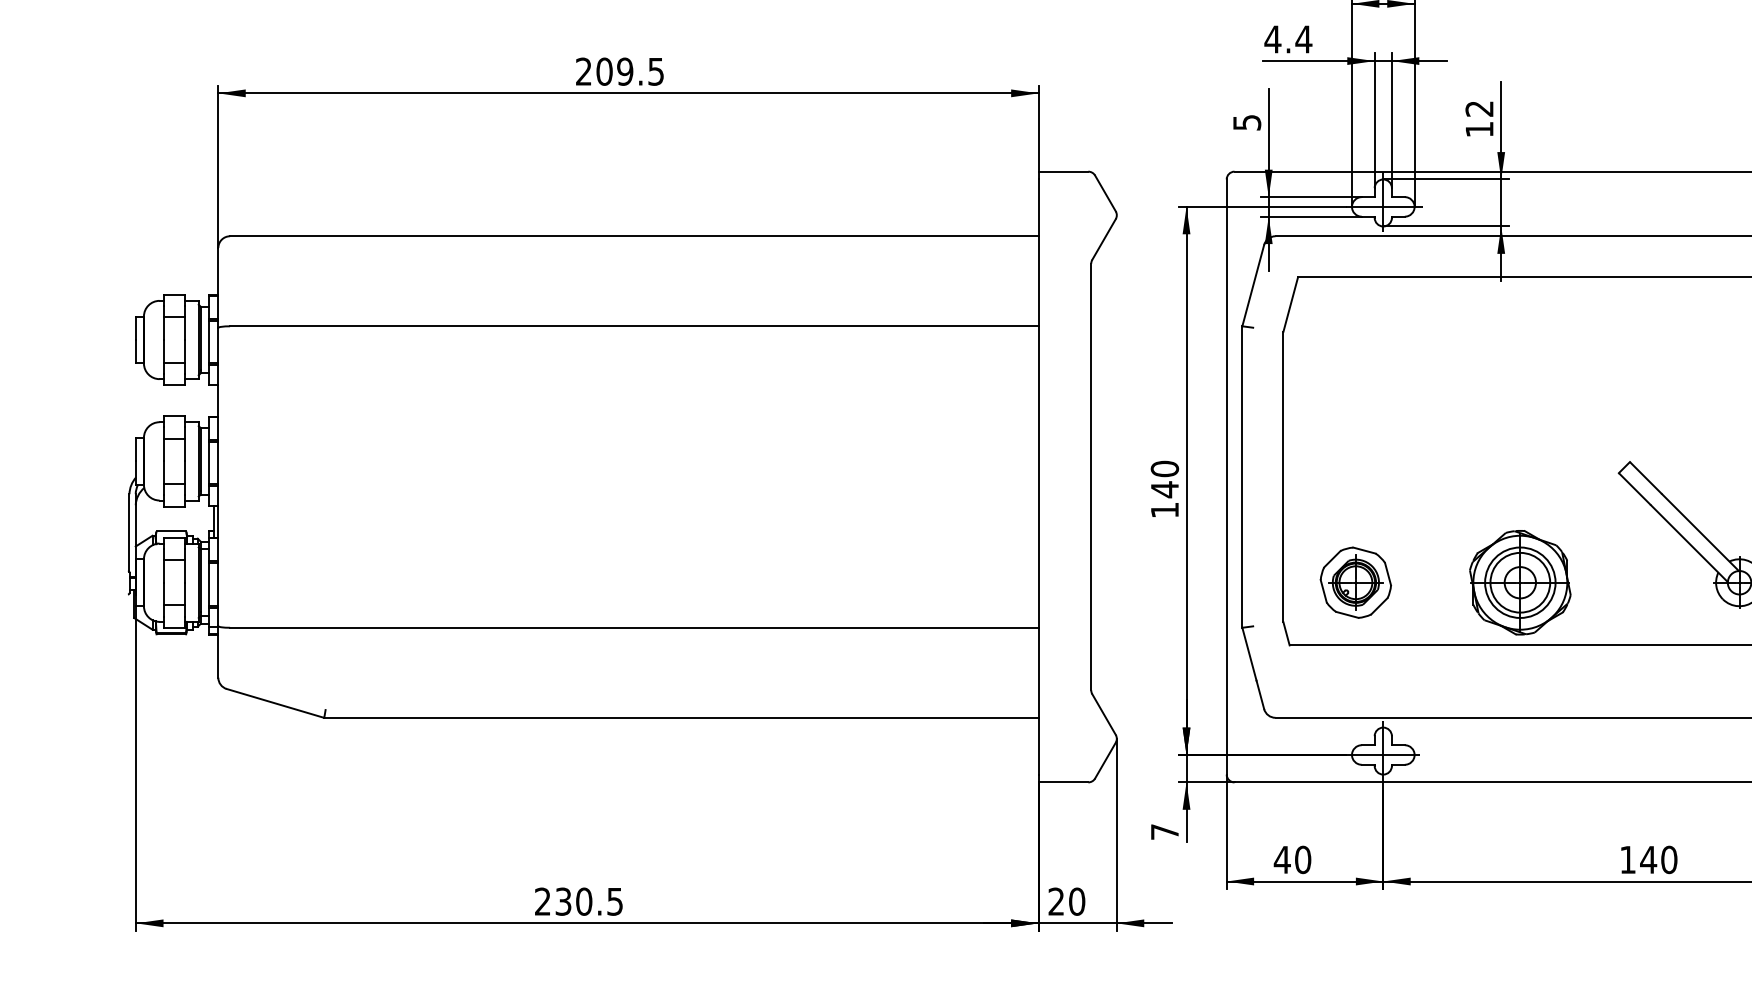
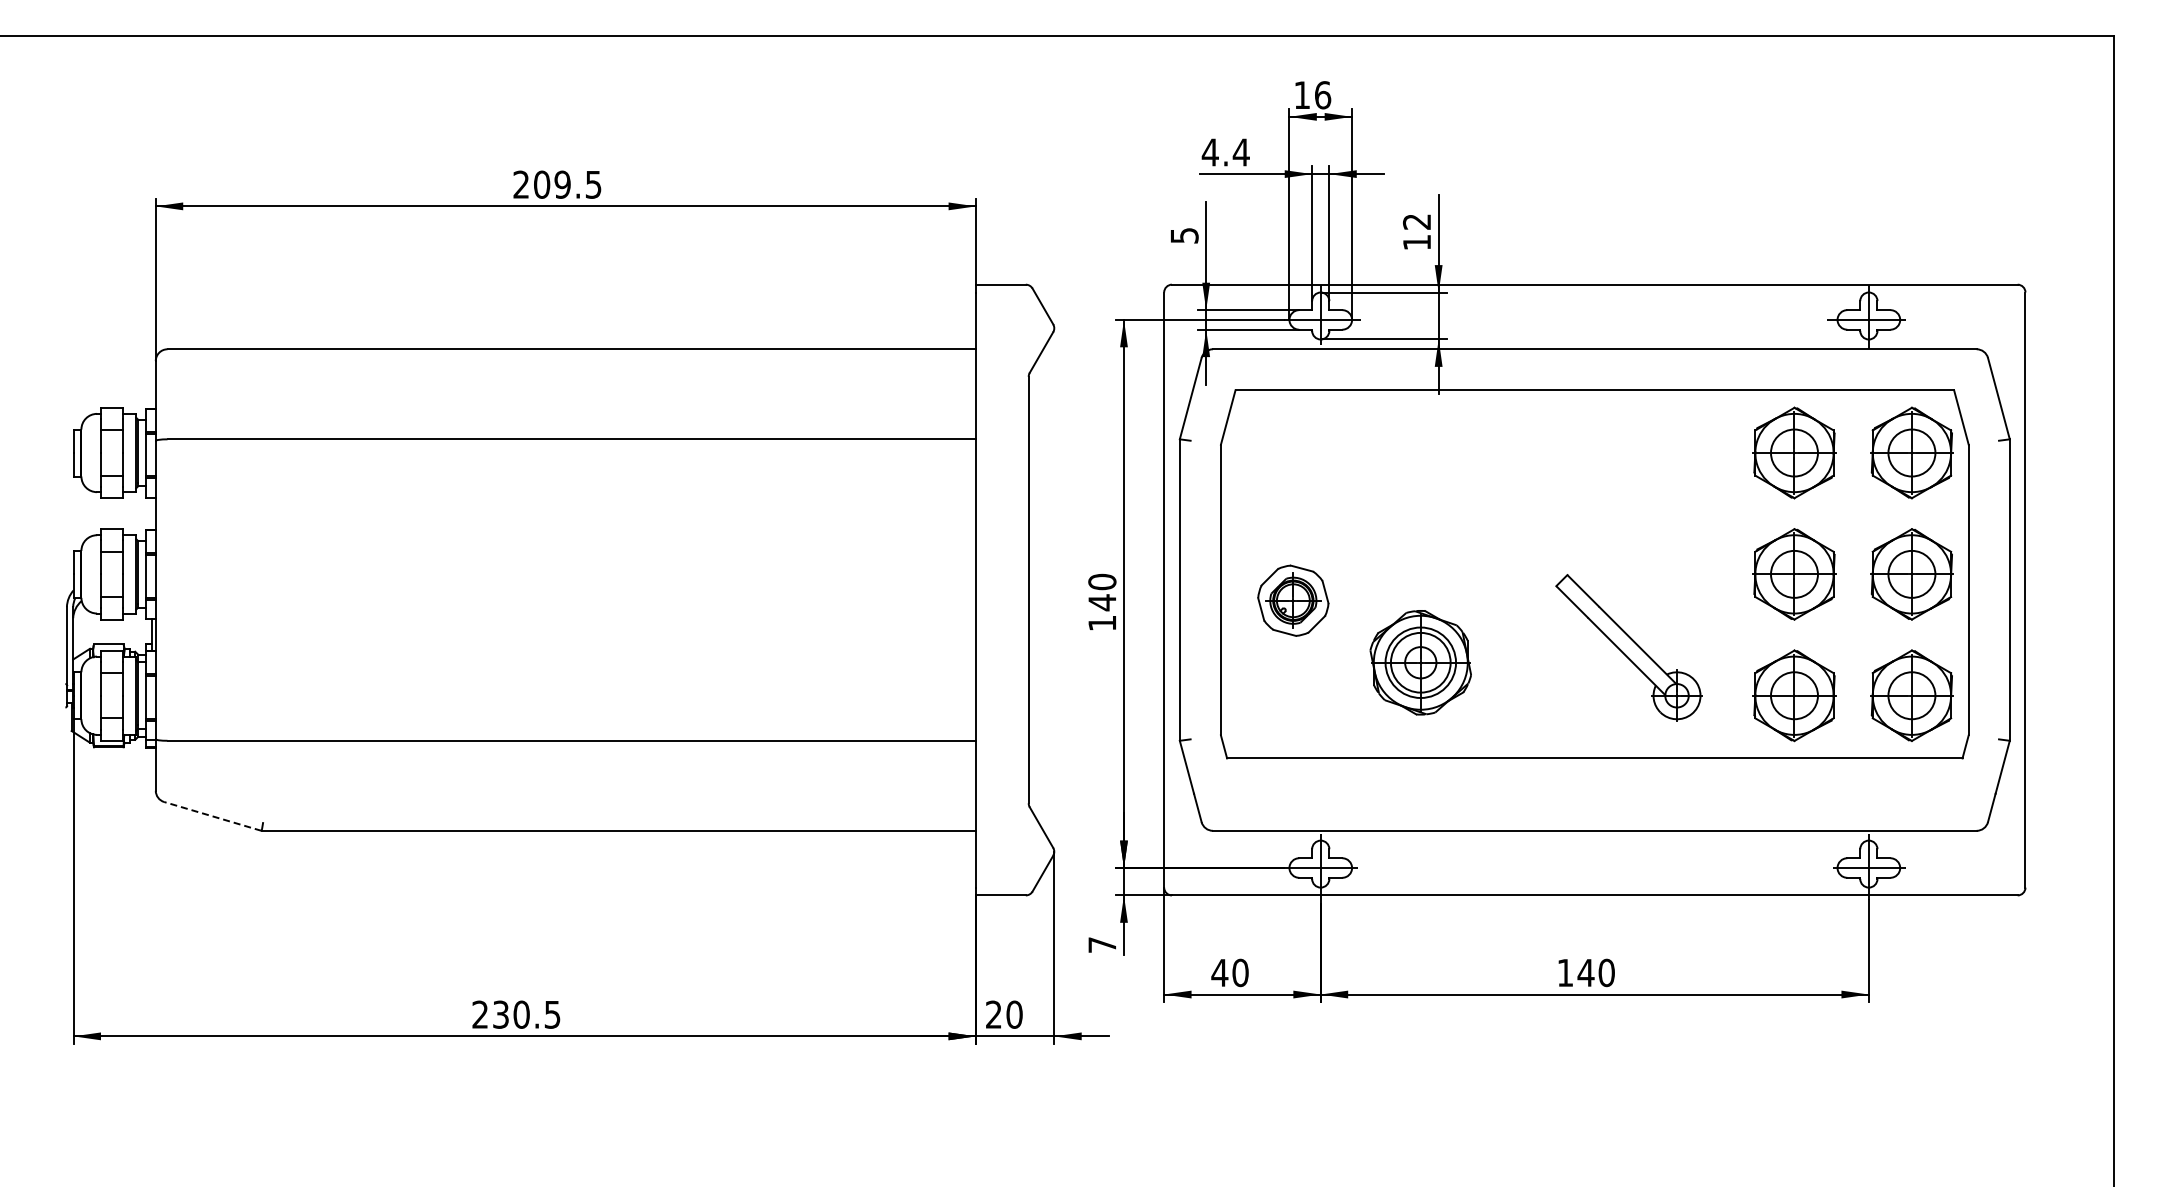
part: (1356, 582) -> (1293, 600), moved
part: (1520, 582) -> (1420, 662), moved
line: (275, 703) -> (212, 816), solid -> dashed

